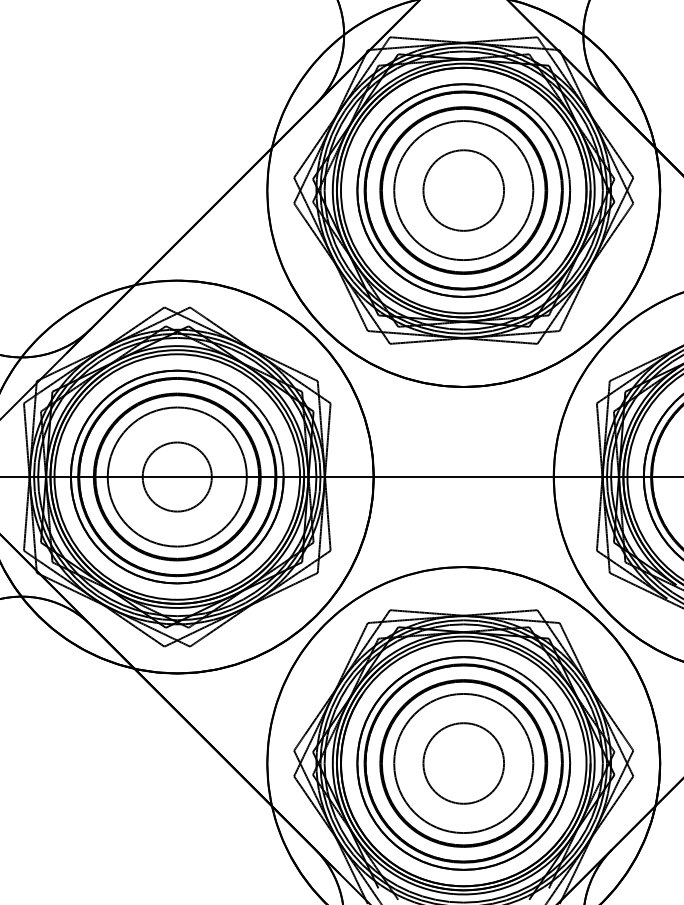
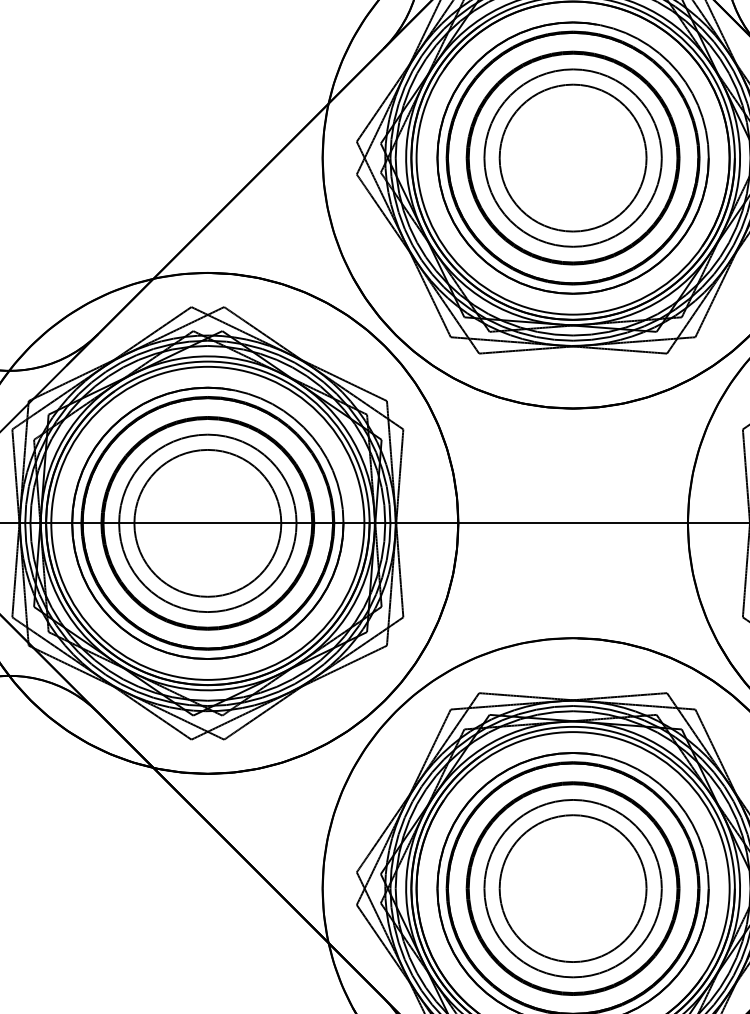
circle: (463, 190) -> (572, 158), size x1.43
circle: (176, 476) -> (206, 522), size x1.67
circle: (463, 763) -> (572, 888), size x1.43

